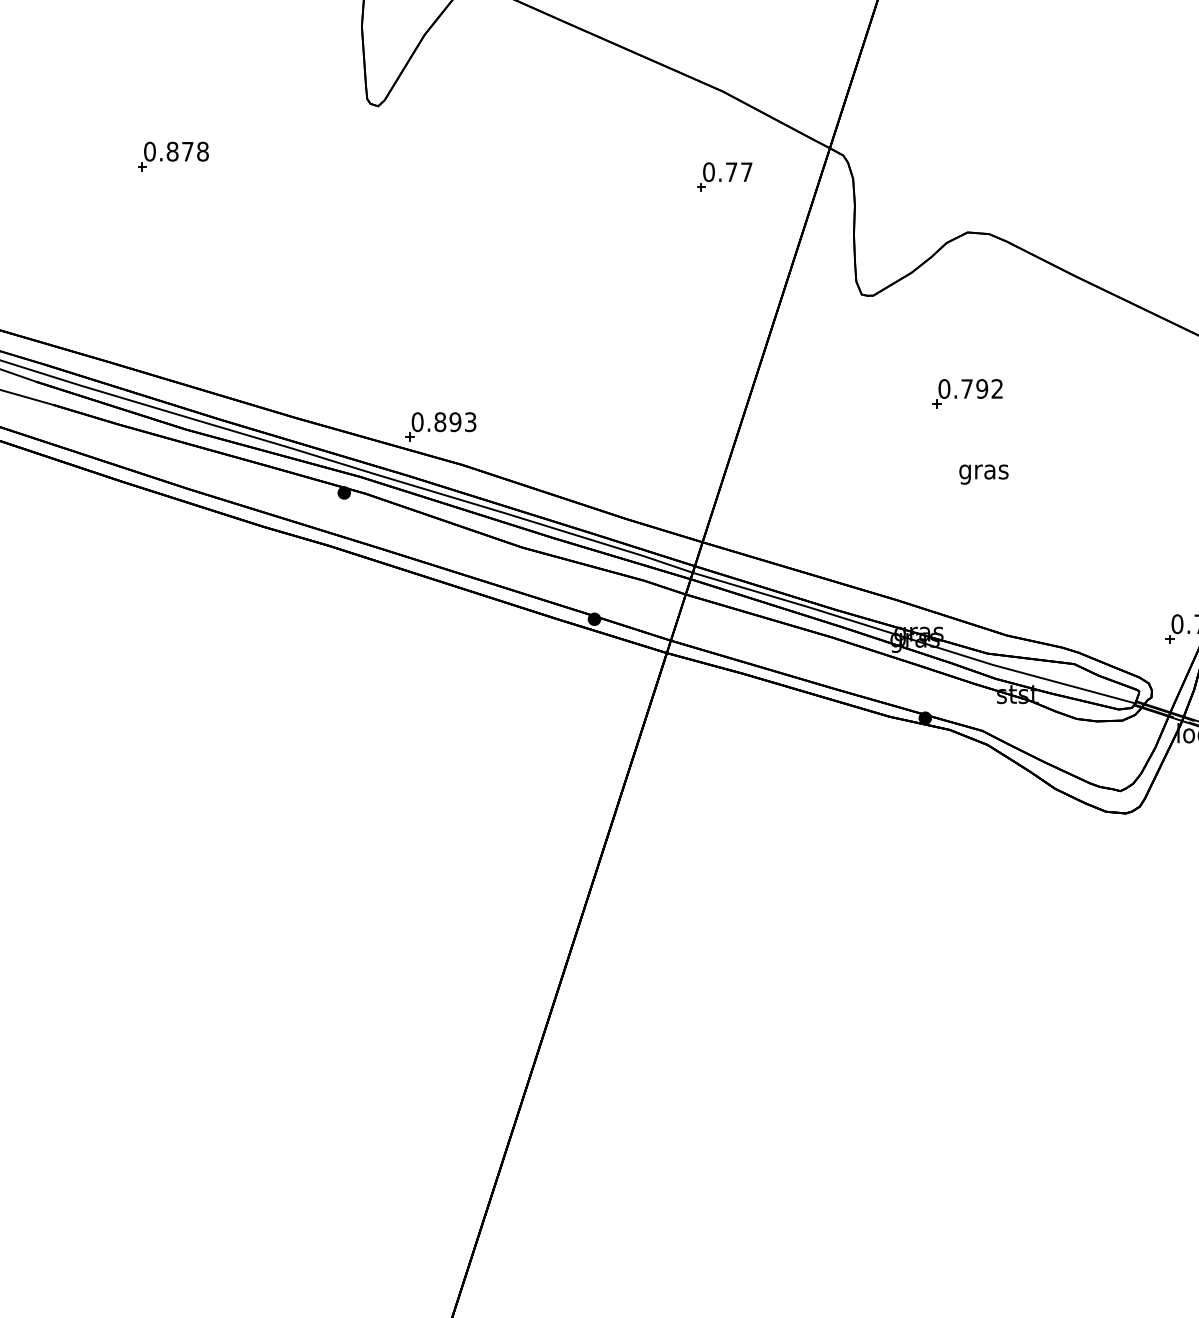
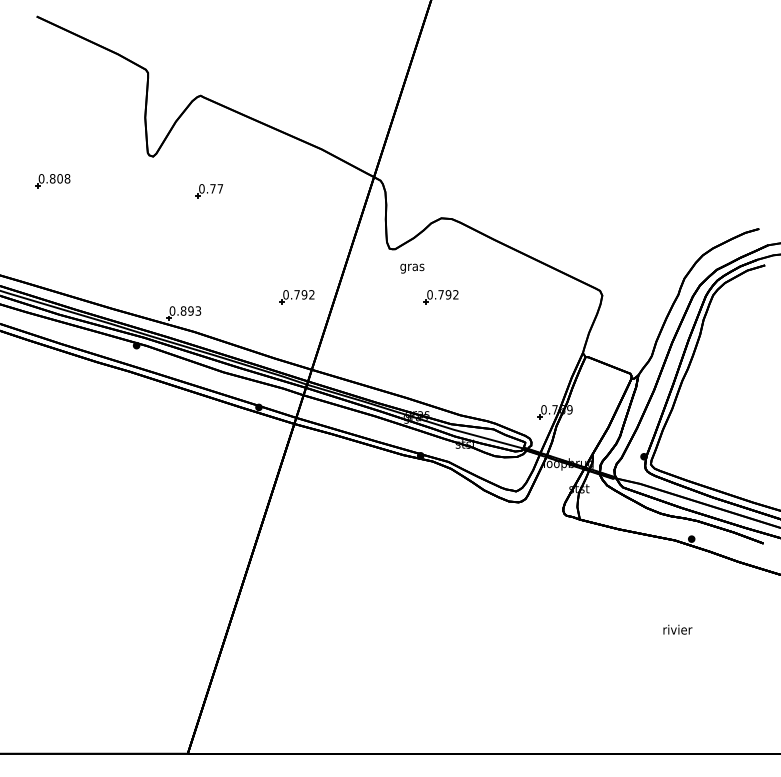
text: (186, 151) -> (59, 178), 0.878 -> 0.808
part: (724, 177) -> (209, 191), moved
part: (671, 394) -> (296, 297), added
text: (984, 474) -> (412, 268), moved

